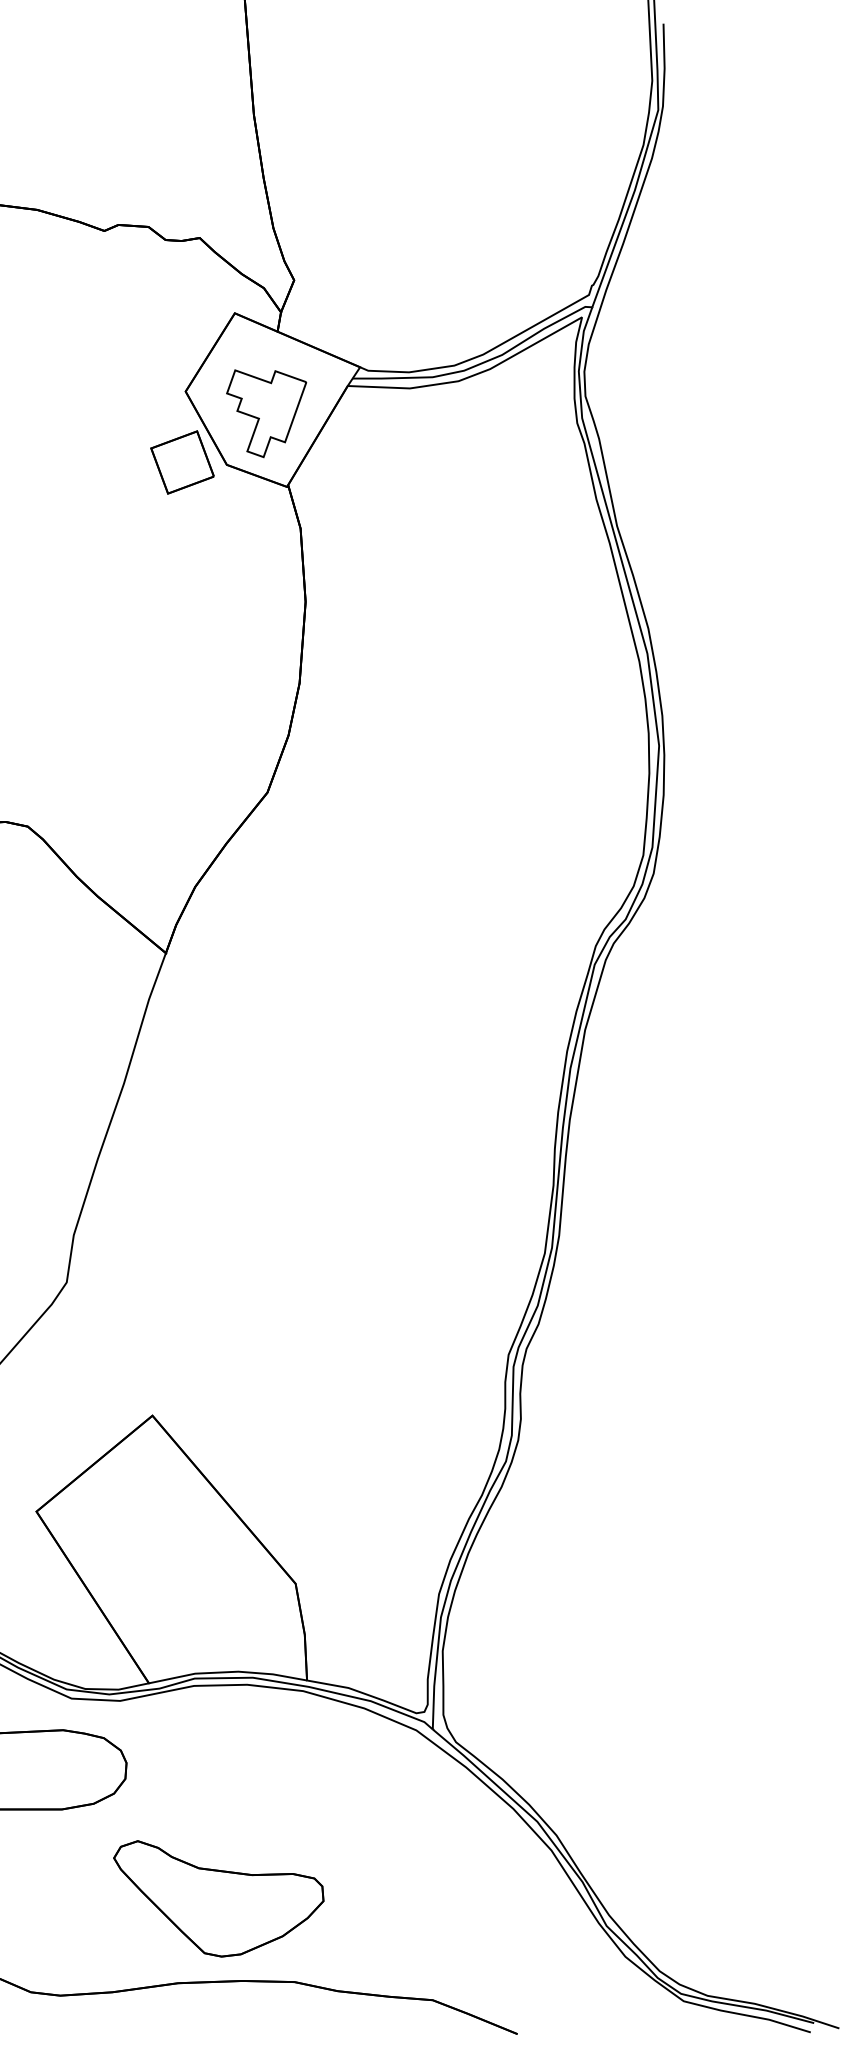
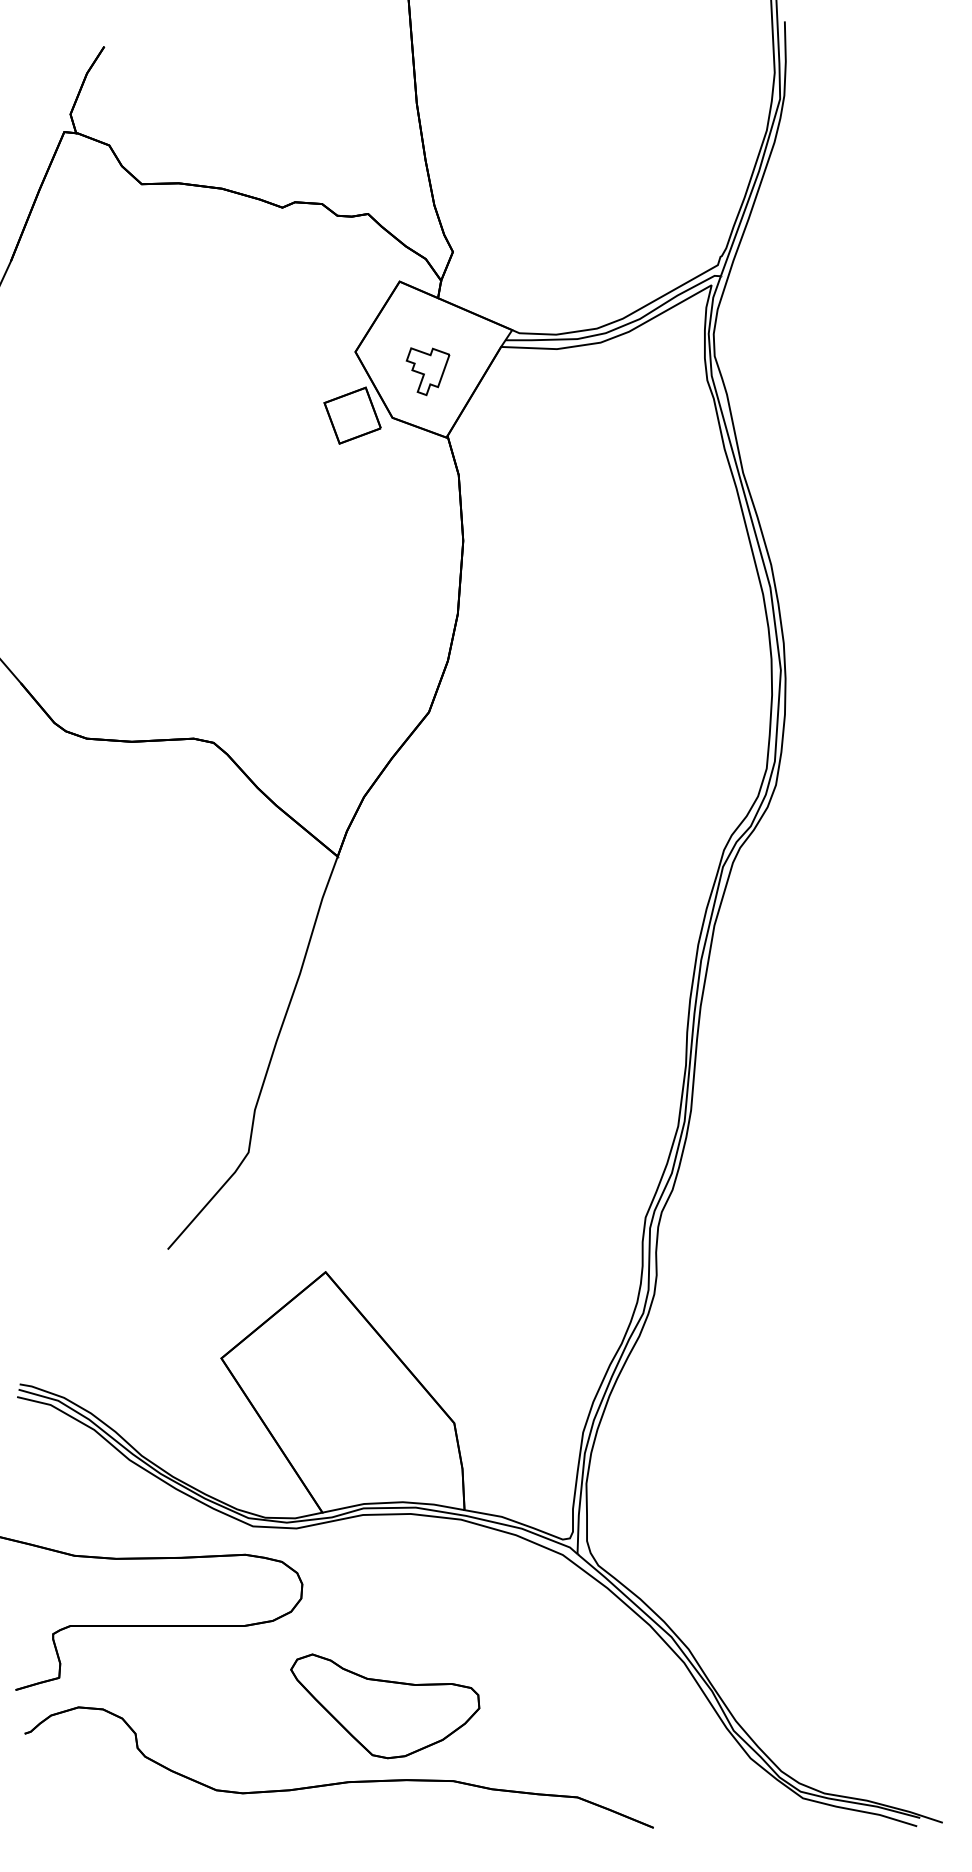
part: (265, 413) -> (427, 371), size x0.6

